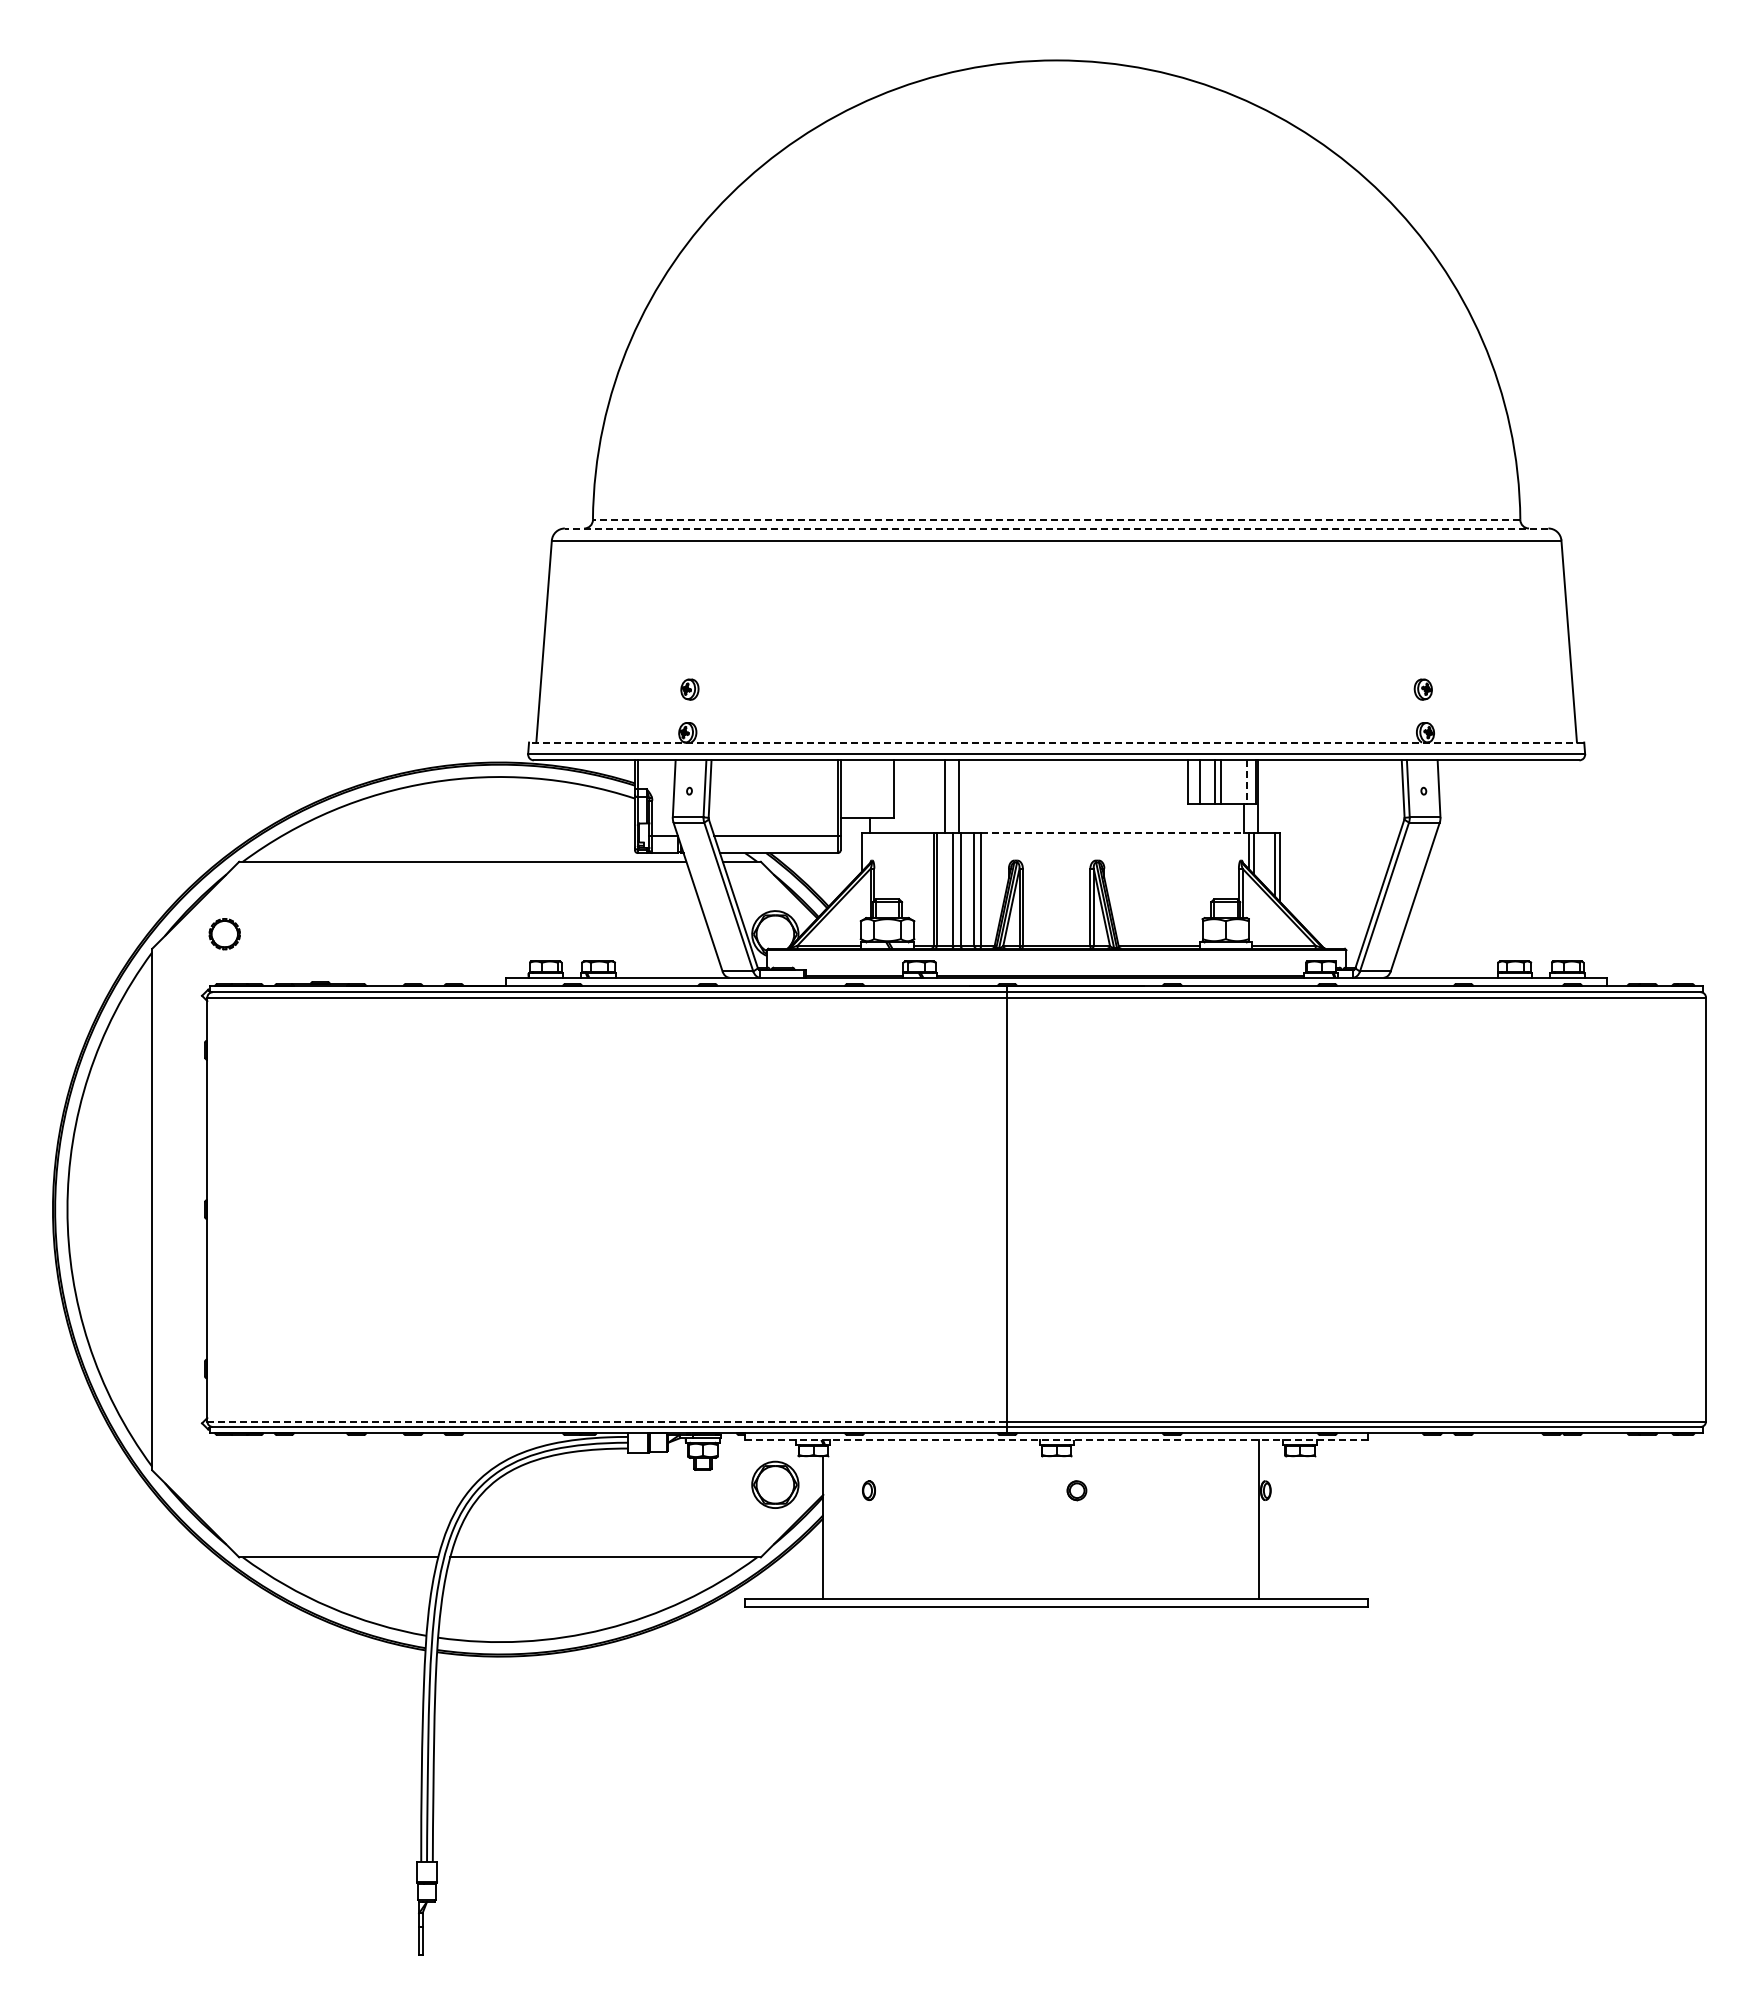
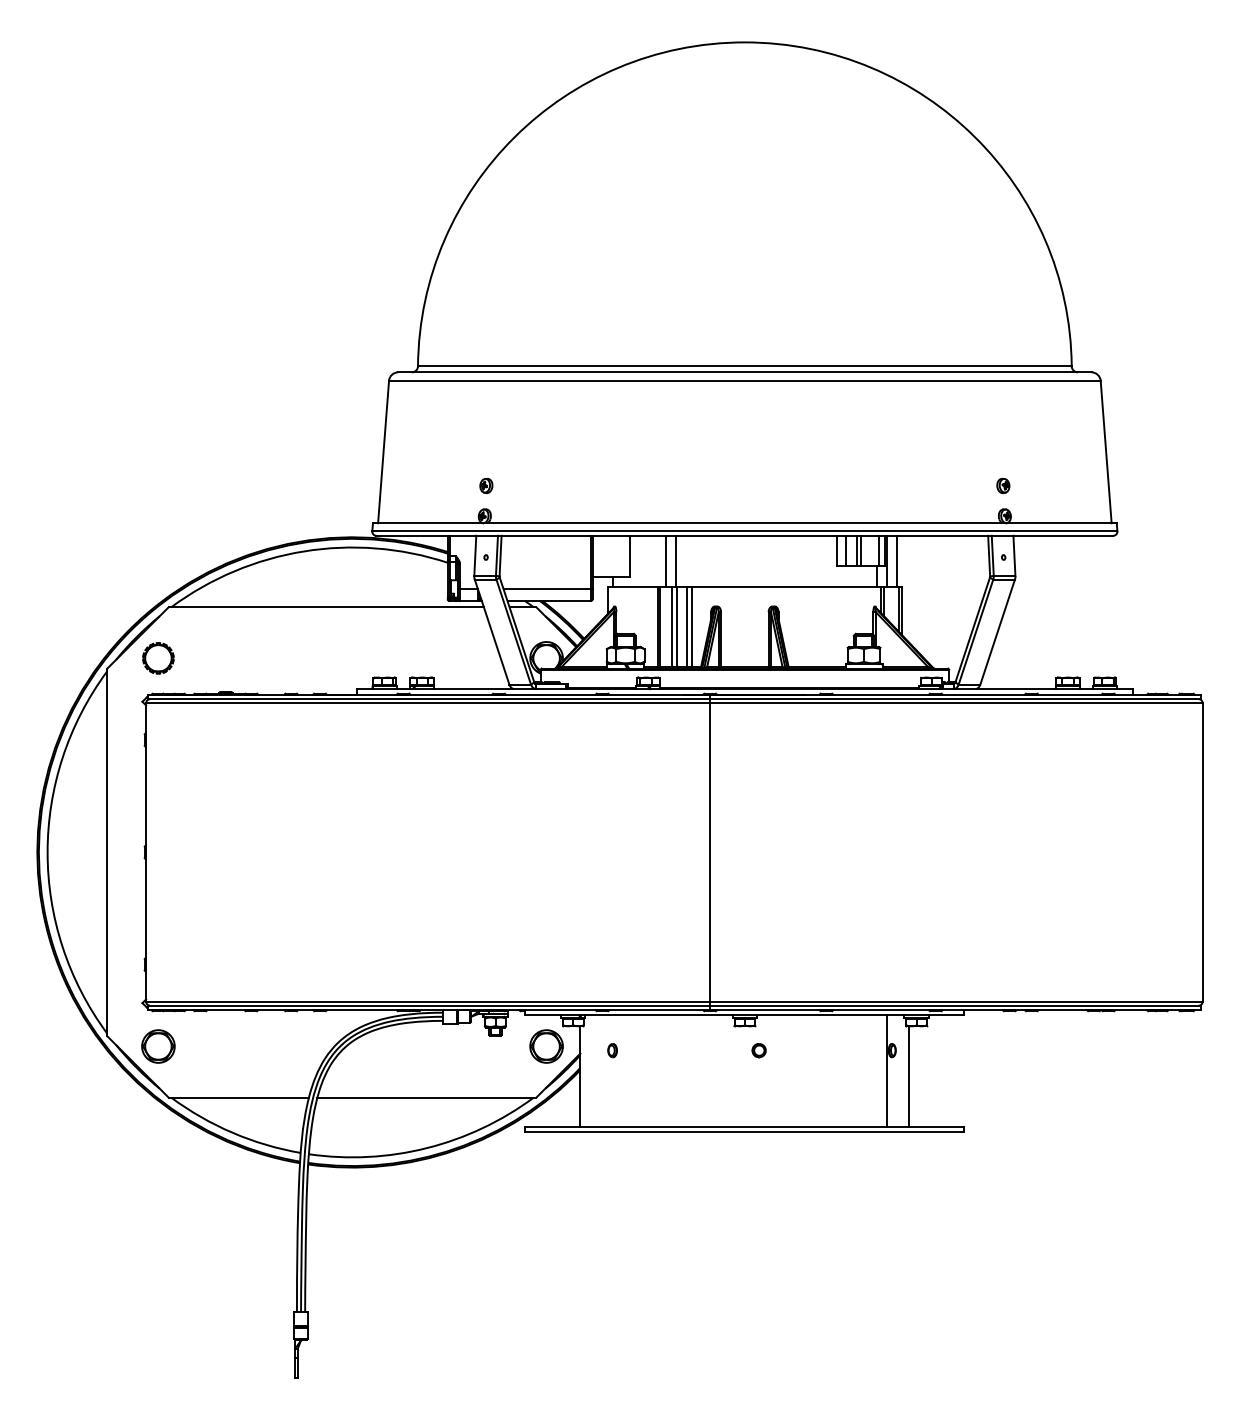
line: (1056, 519) -> (744, 366), dashed -> solid
line: (1056, 528) -> (744, 372), dashed -> solid
line: (1056, 742) -> (744, 523), dashed -> solid
line: (1247, 782) -> (879, 551), dashed -> solid
line: (1272, 796) -> (897, 561), added
line: (1115, 832) -> (786, 586), dashed -> solid
part: (224, 933) -> (158, 657), size x1.43
line: (607, 1421) -> (428, 1001), dashed -> solid
line: (1056, 1440) -> (744, 1015), dashed -> solid
part: (224, 1484) -> (158, 1046), added
line: (1289, 1527) -> (909, 1076), added

